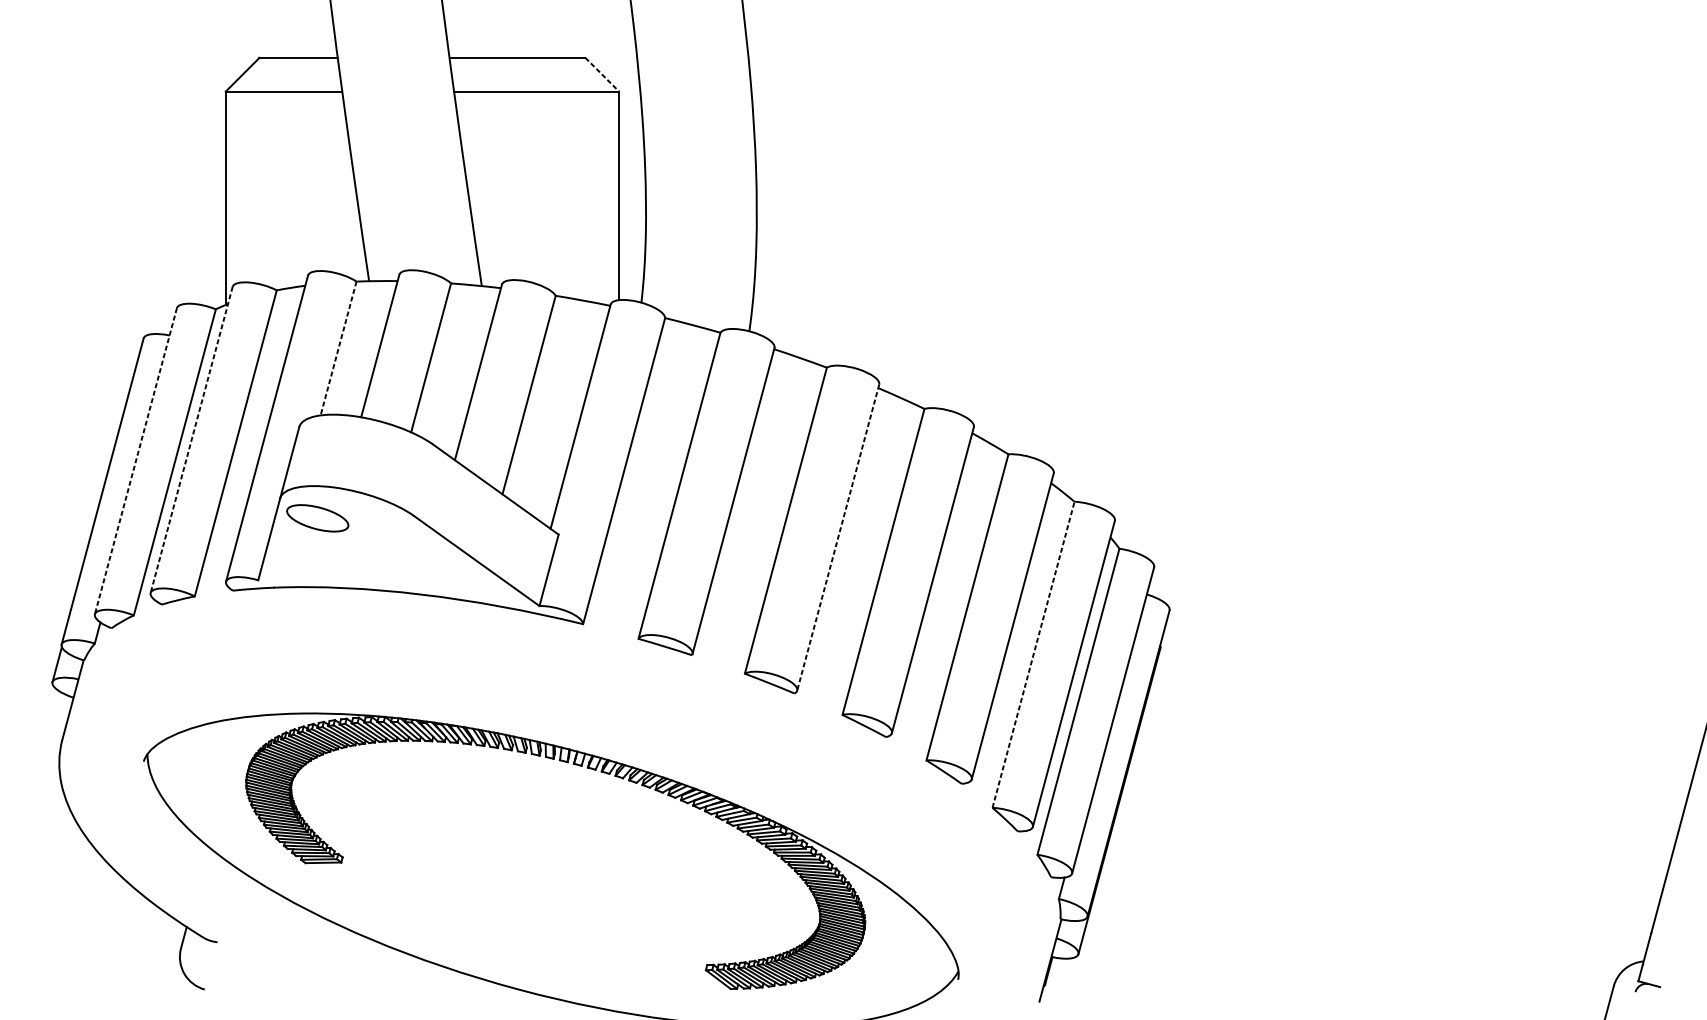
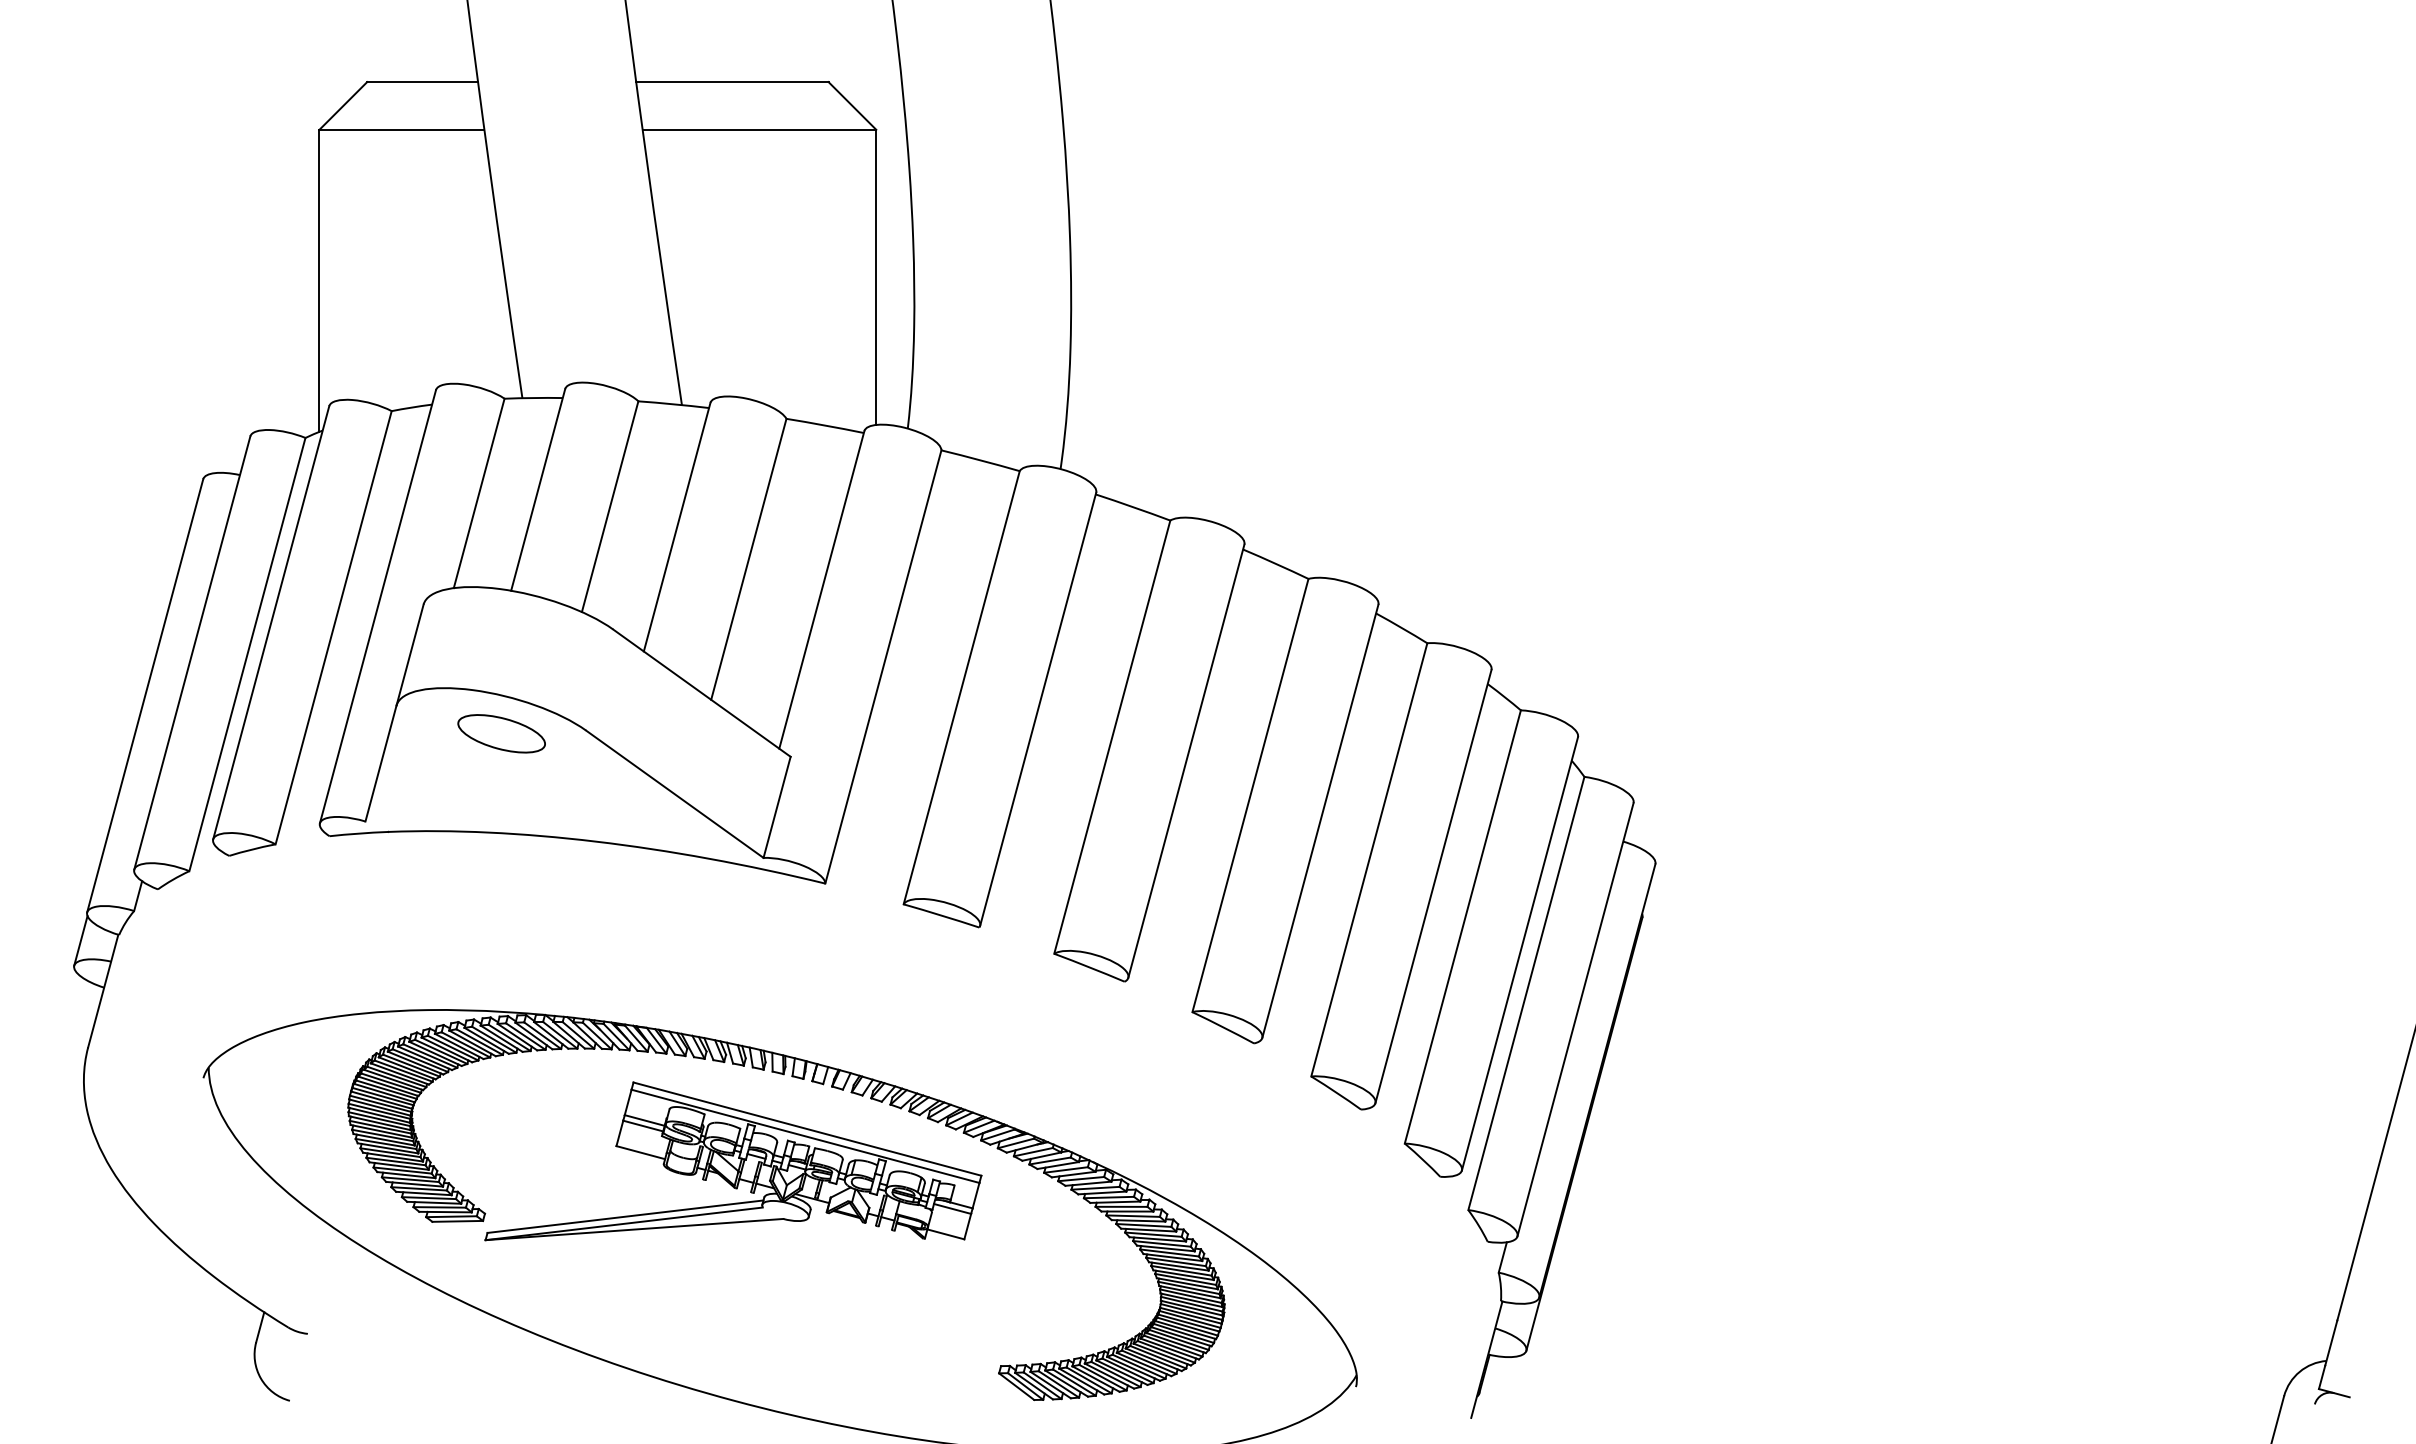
line: (602, 74) -> (852, 105), dashed -> solid
line: (338, 348) -> (479, 493), dashed -> solid
line: (191, 440) -> (271, 623), dashed -> solid
line: (136, 461) -> (192, 653), dashed -> solid
part: (317, 518) -> (501, 733), moved
line: (838, 537) -> (1186, 761), dashed -> solid
line: (1033, 654) -> (1462, 926), dashed -> solid
part: (518, 820) -> (733, 1161), added

